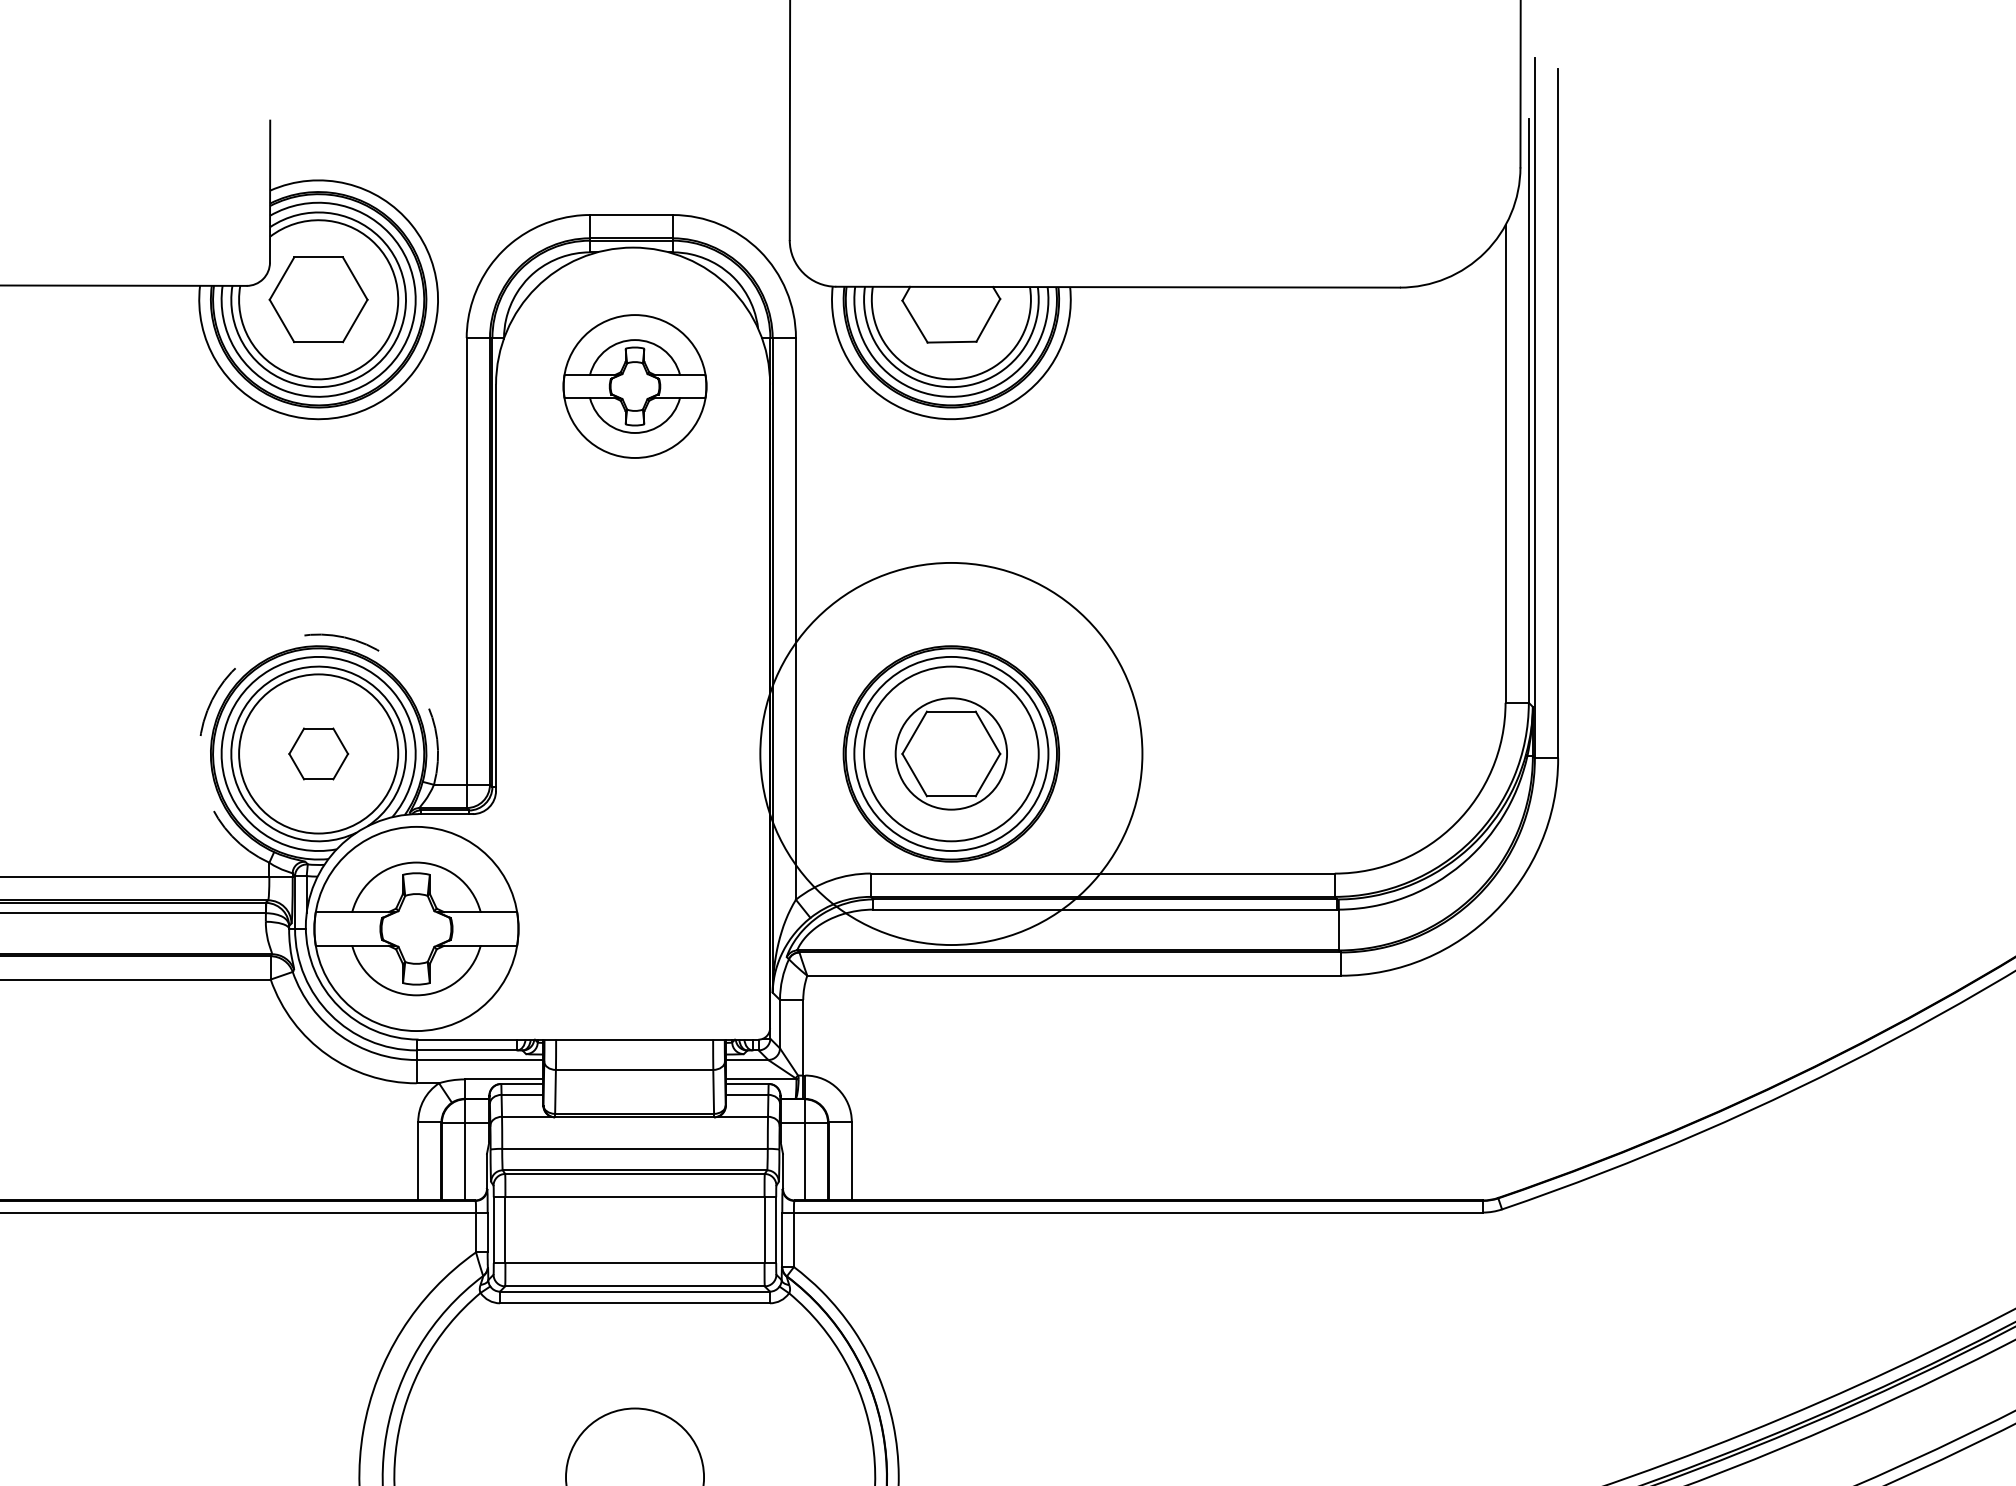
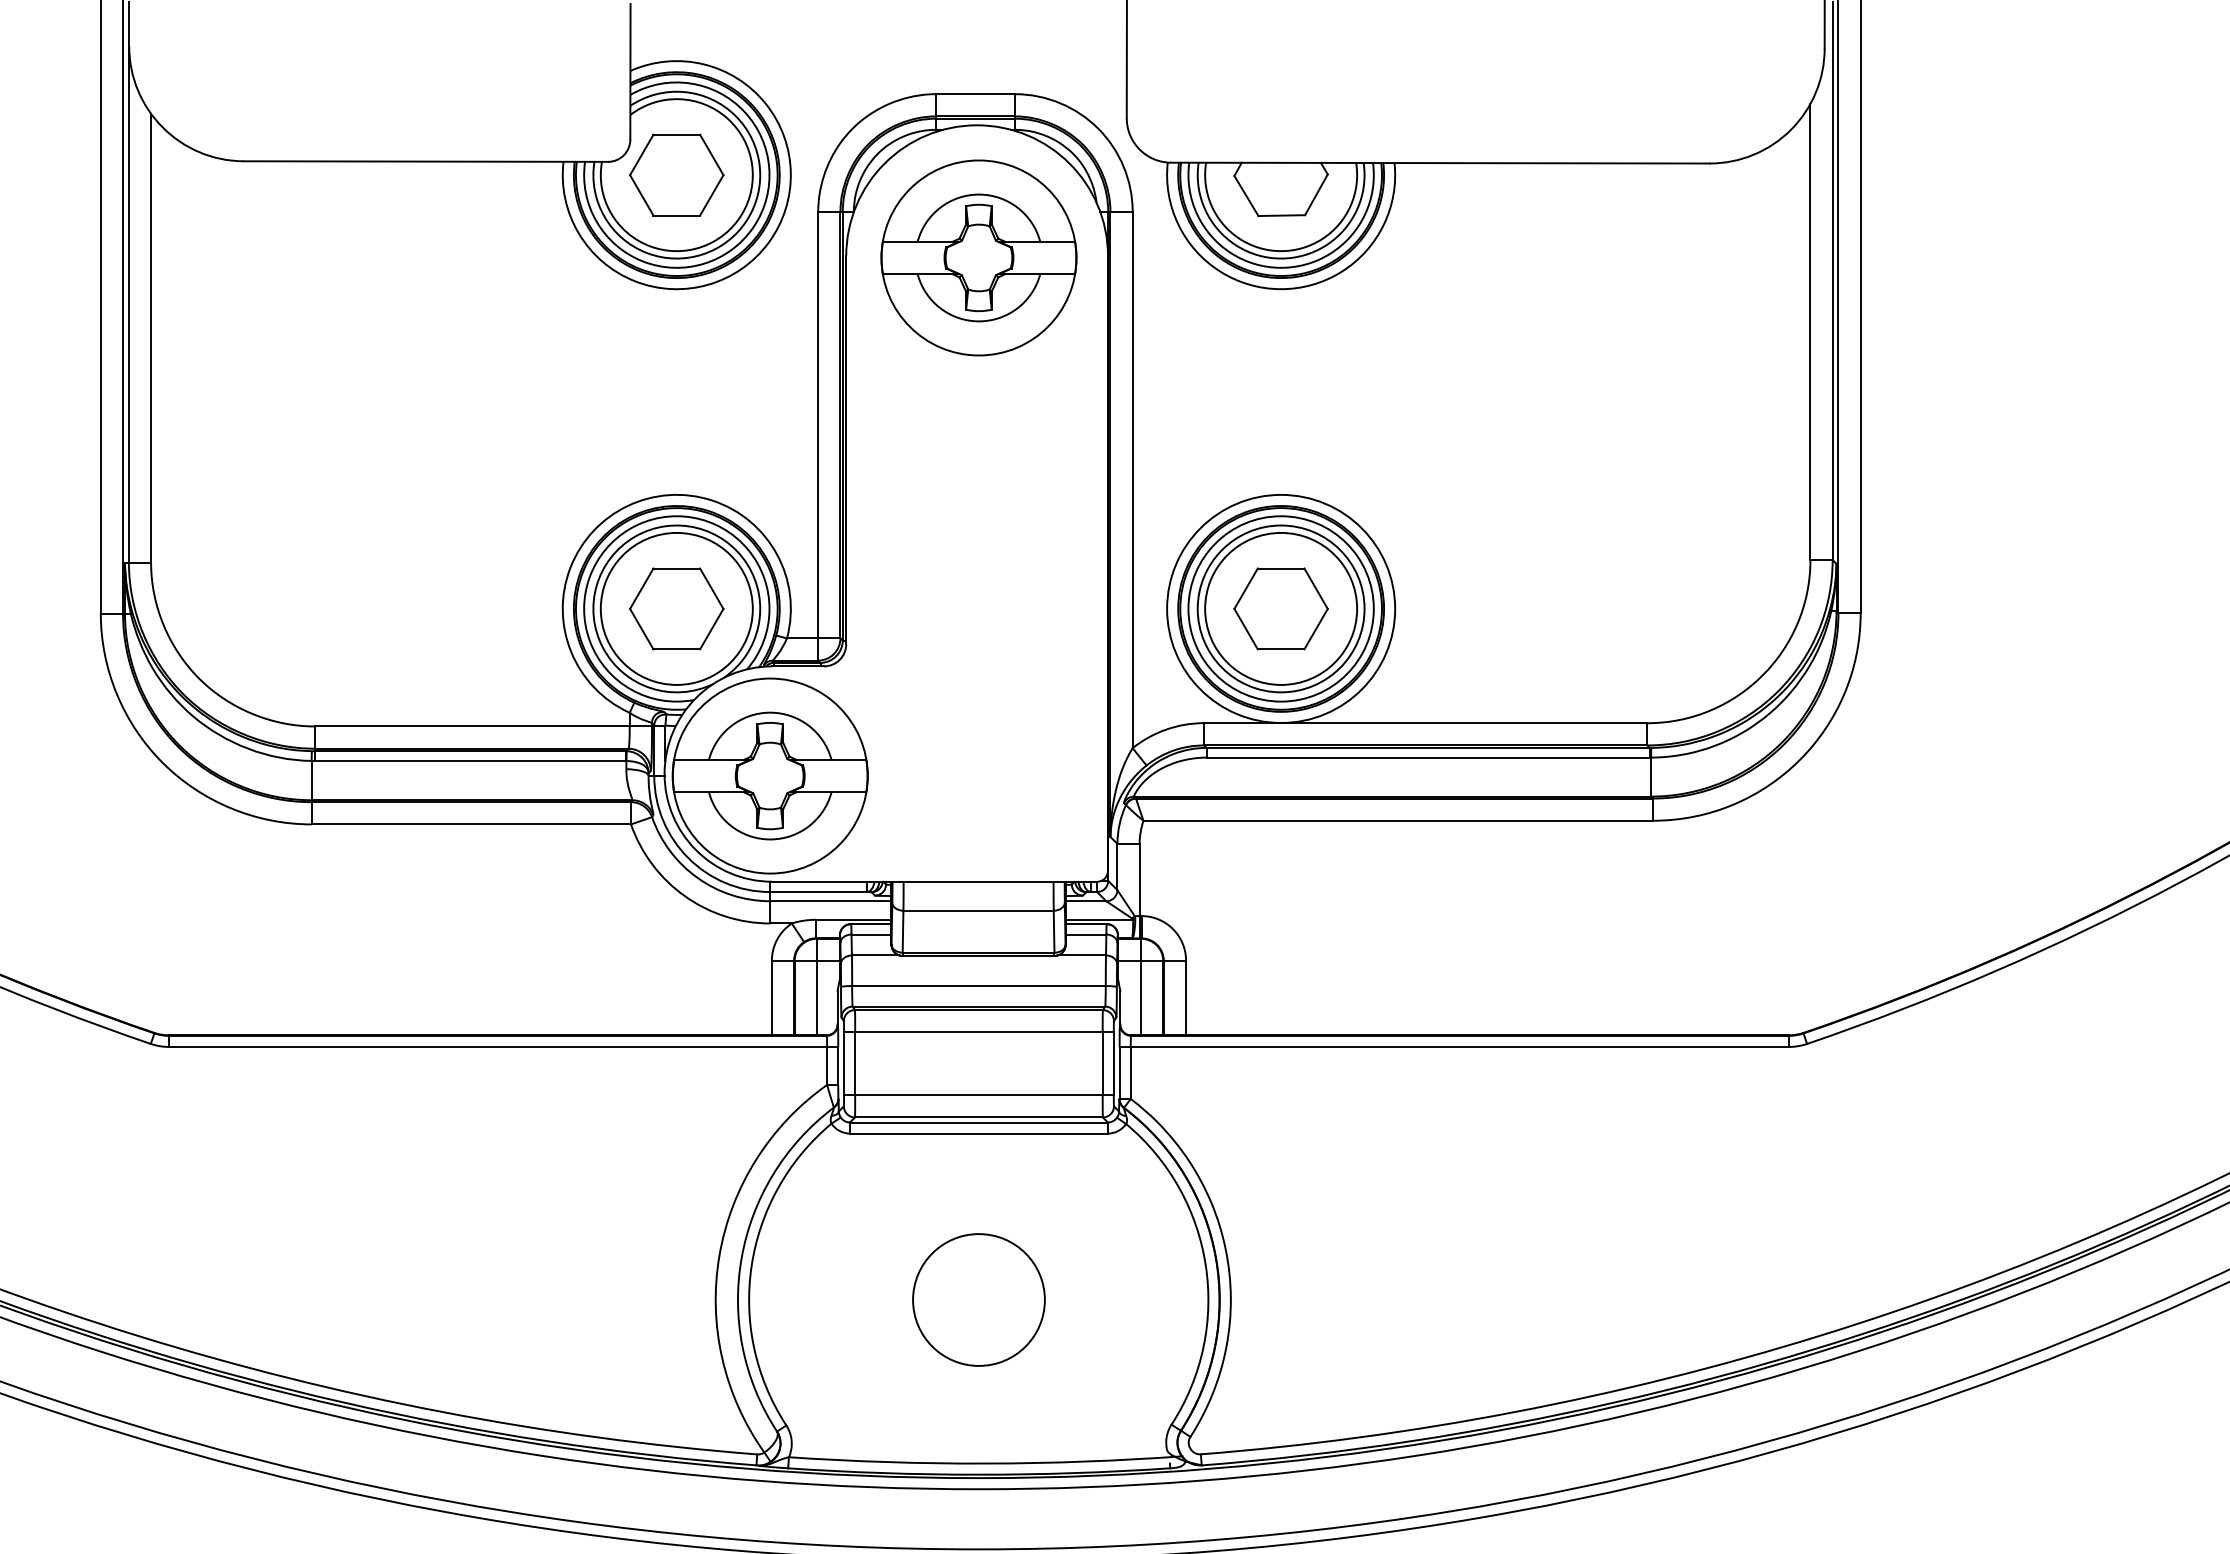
part: (634, 386) -> (978, 257), size x1.43
arc: (268, 645) -> (628, 505), dashed -> solid
part: (318, 753) -> (676, 608), size x1.67
circle: (951, 753) -> (1281, 608), size x0.62
circle: (951, 753) -> (1281, 608), size x1.43

